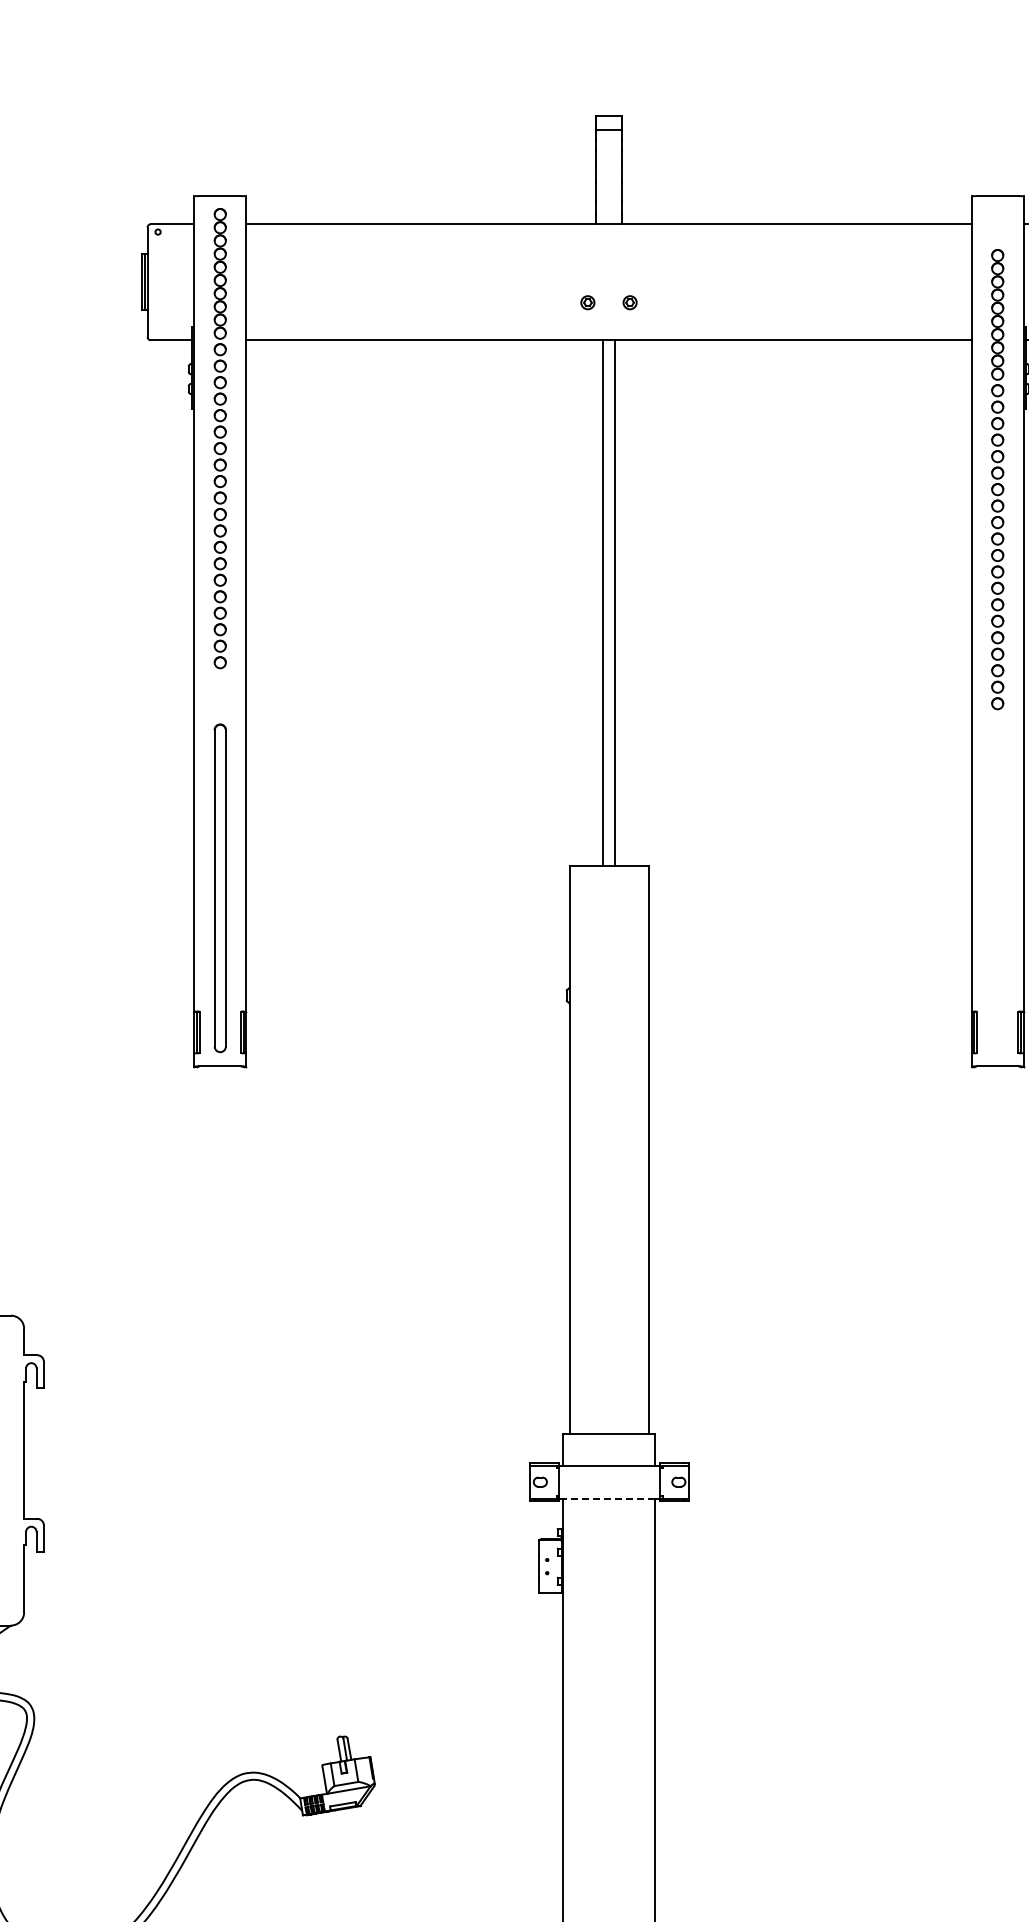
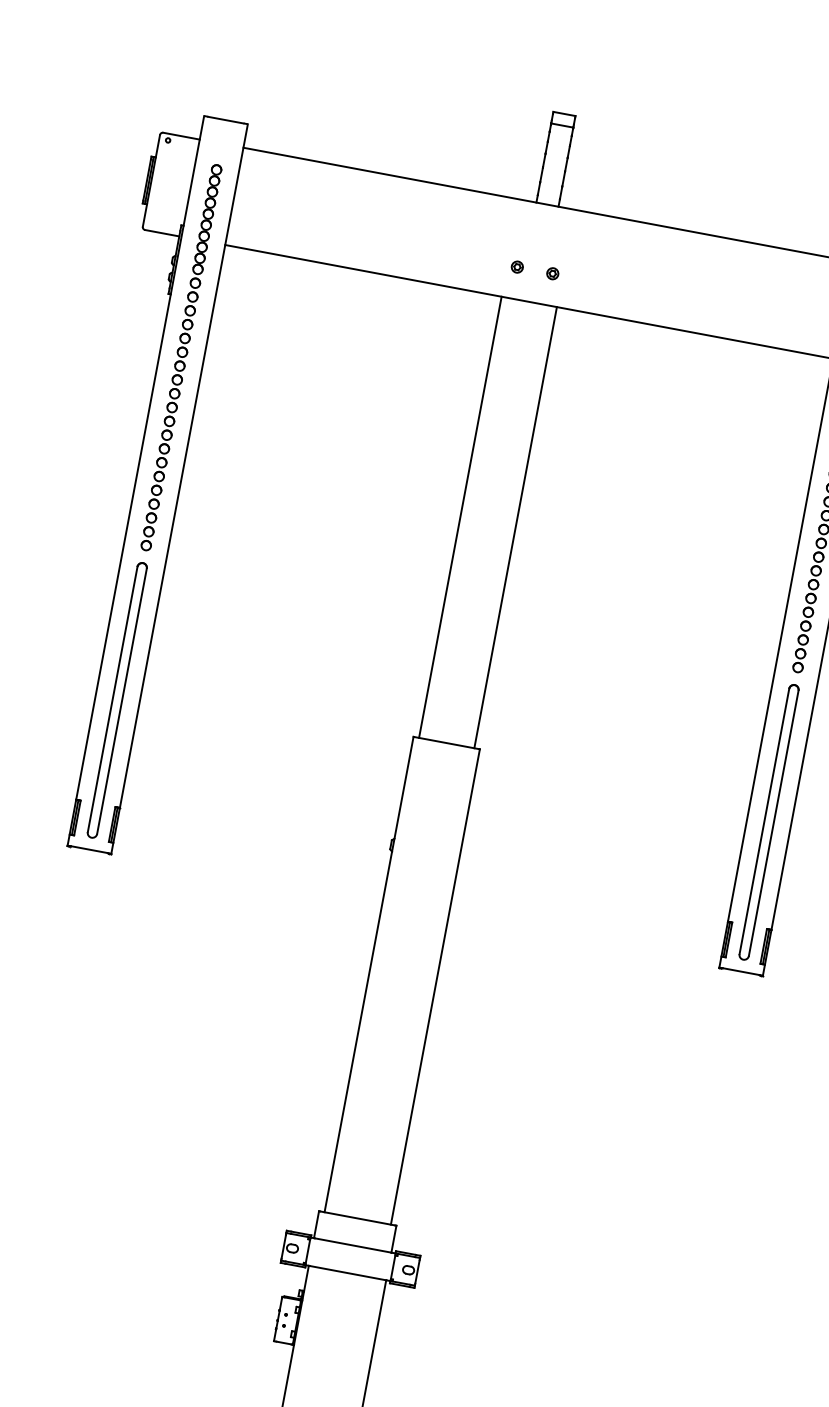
part: (219, 438) -> (180, 357), moved
line: (603, 603) -> (515, 527), moved
line: (615, 603) -> (460, 517), moved
part: (997, 888) -> (768, 822), added
line: (609, 1498) -> (347, 1272), dashed -> solid

